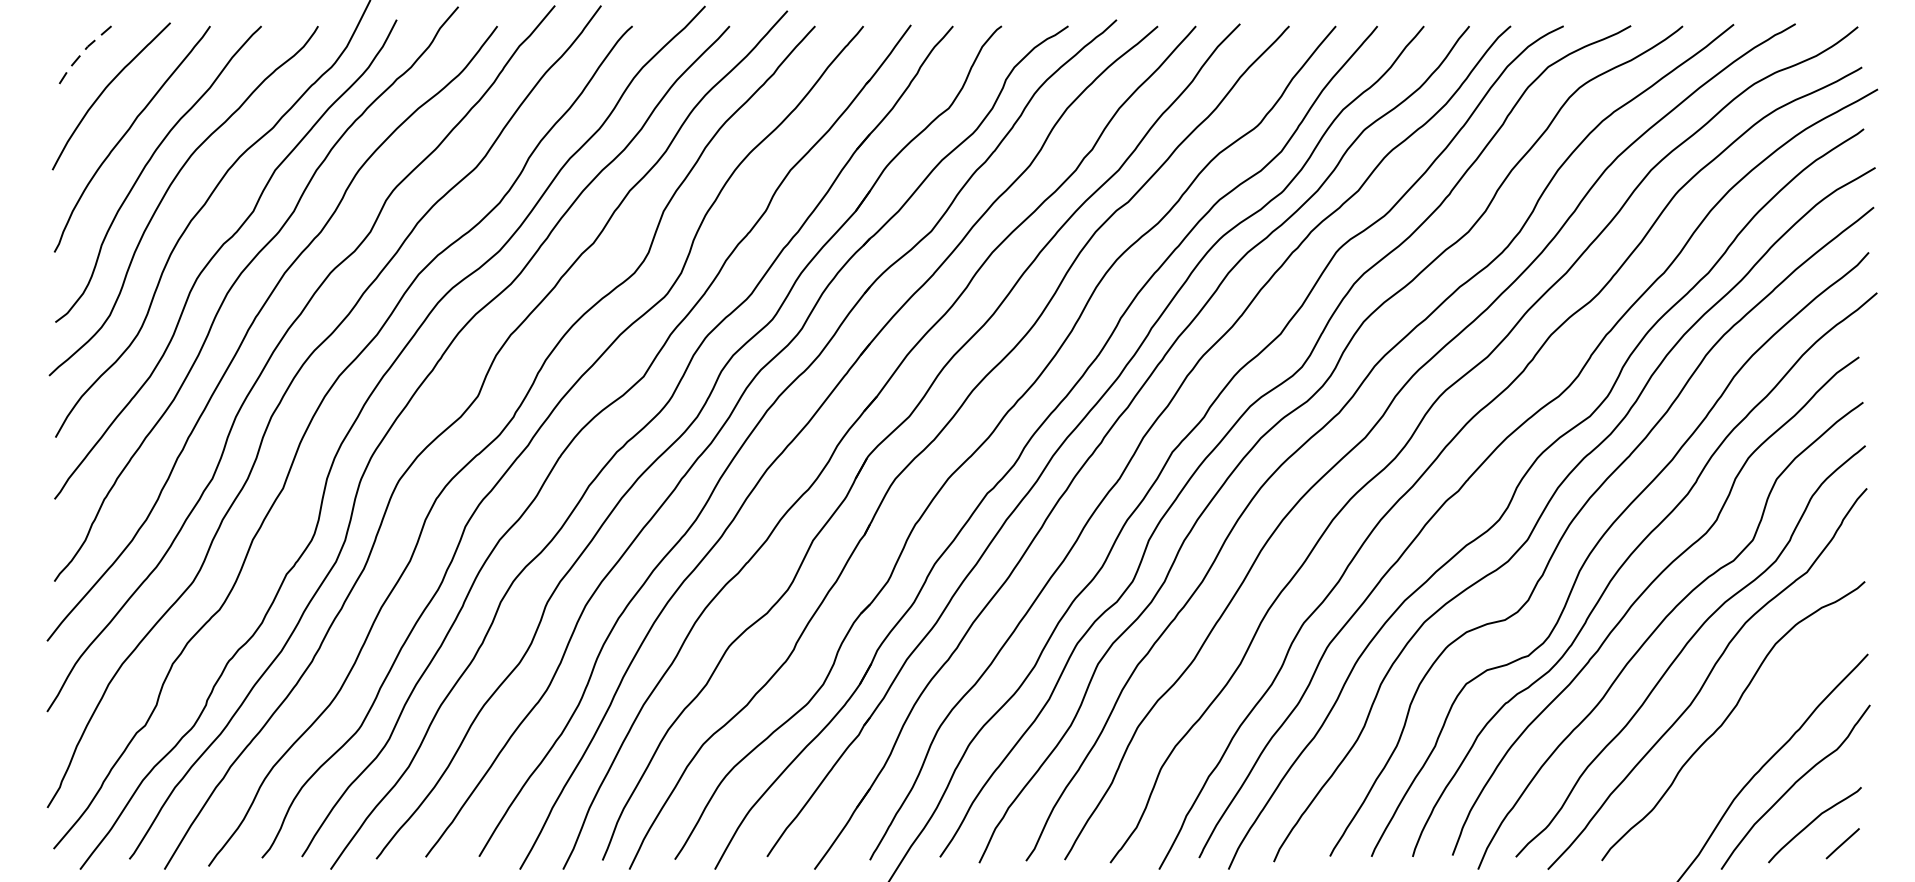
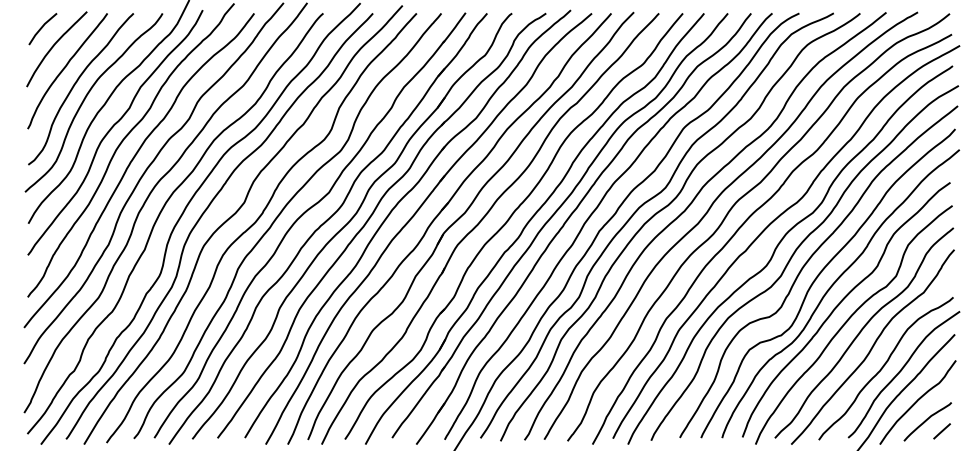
line: (81, 53) -> (41, 27), dashed -> solid
curve: (1763, 726) -> (901, 371), added

